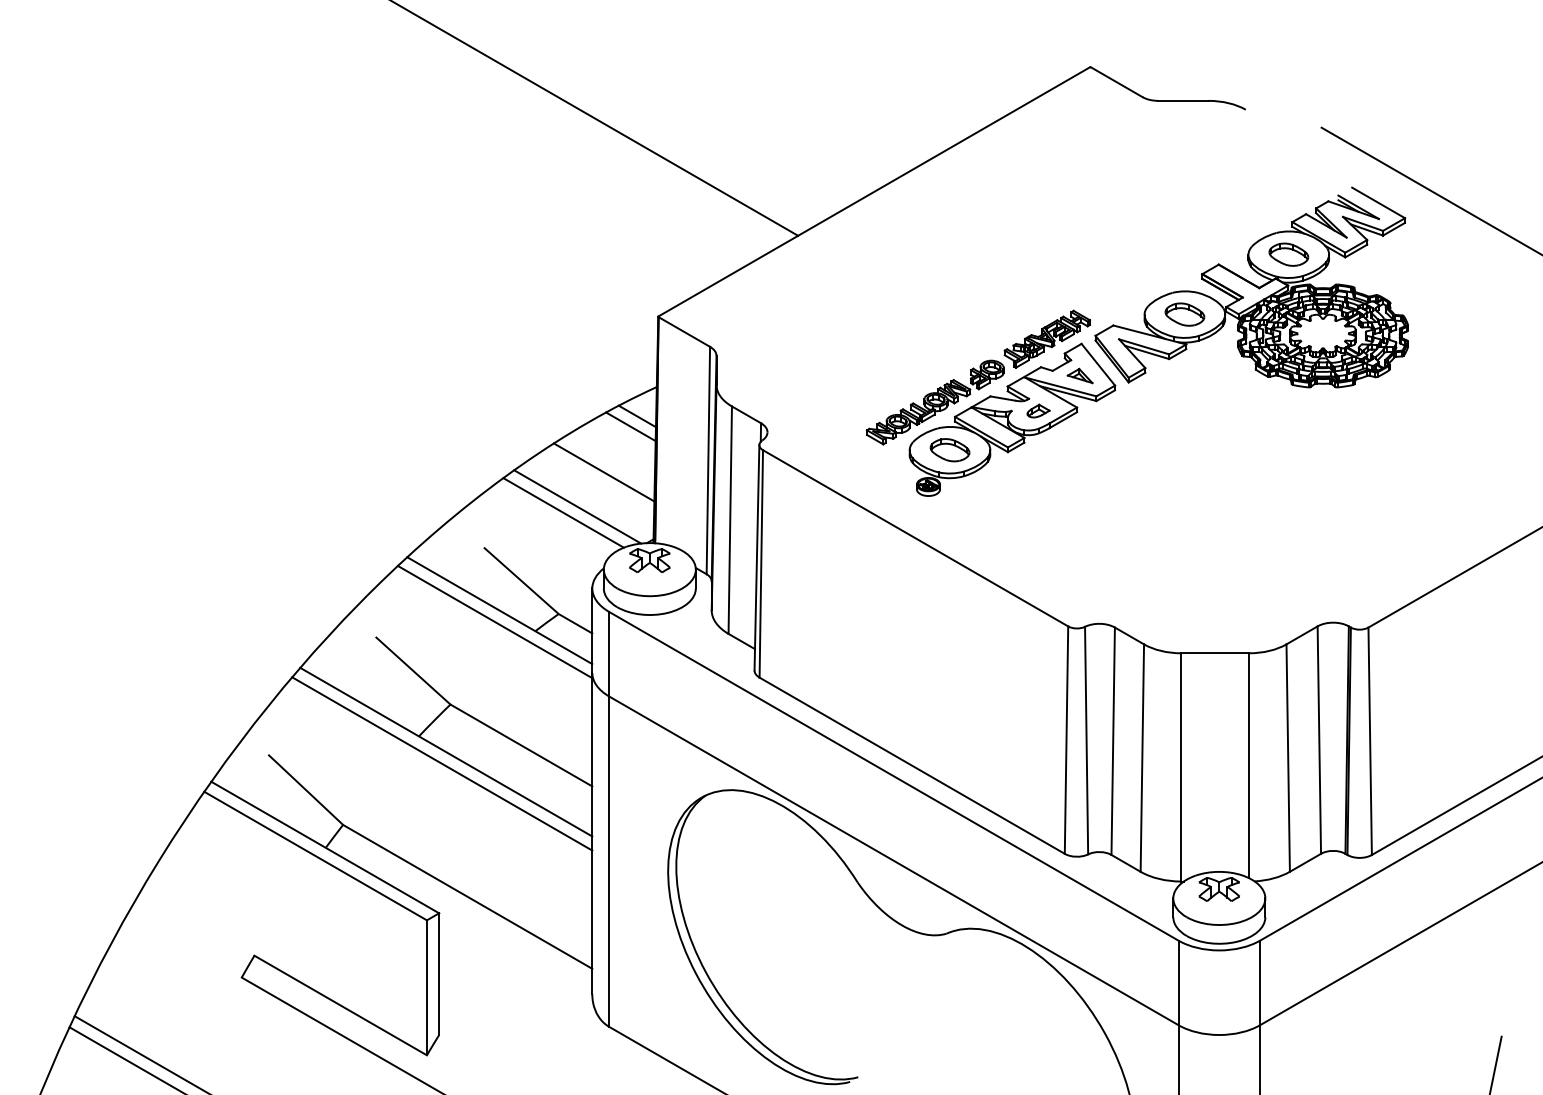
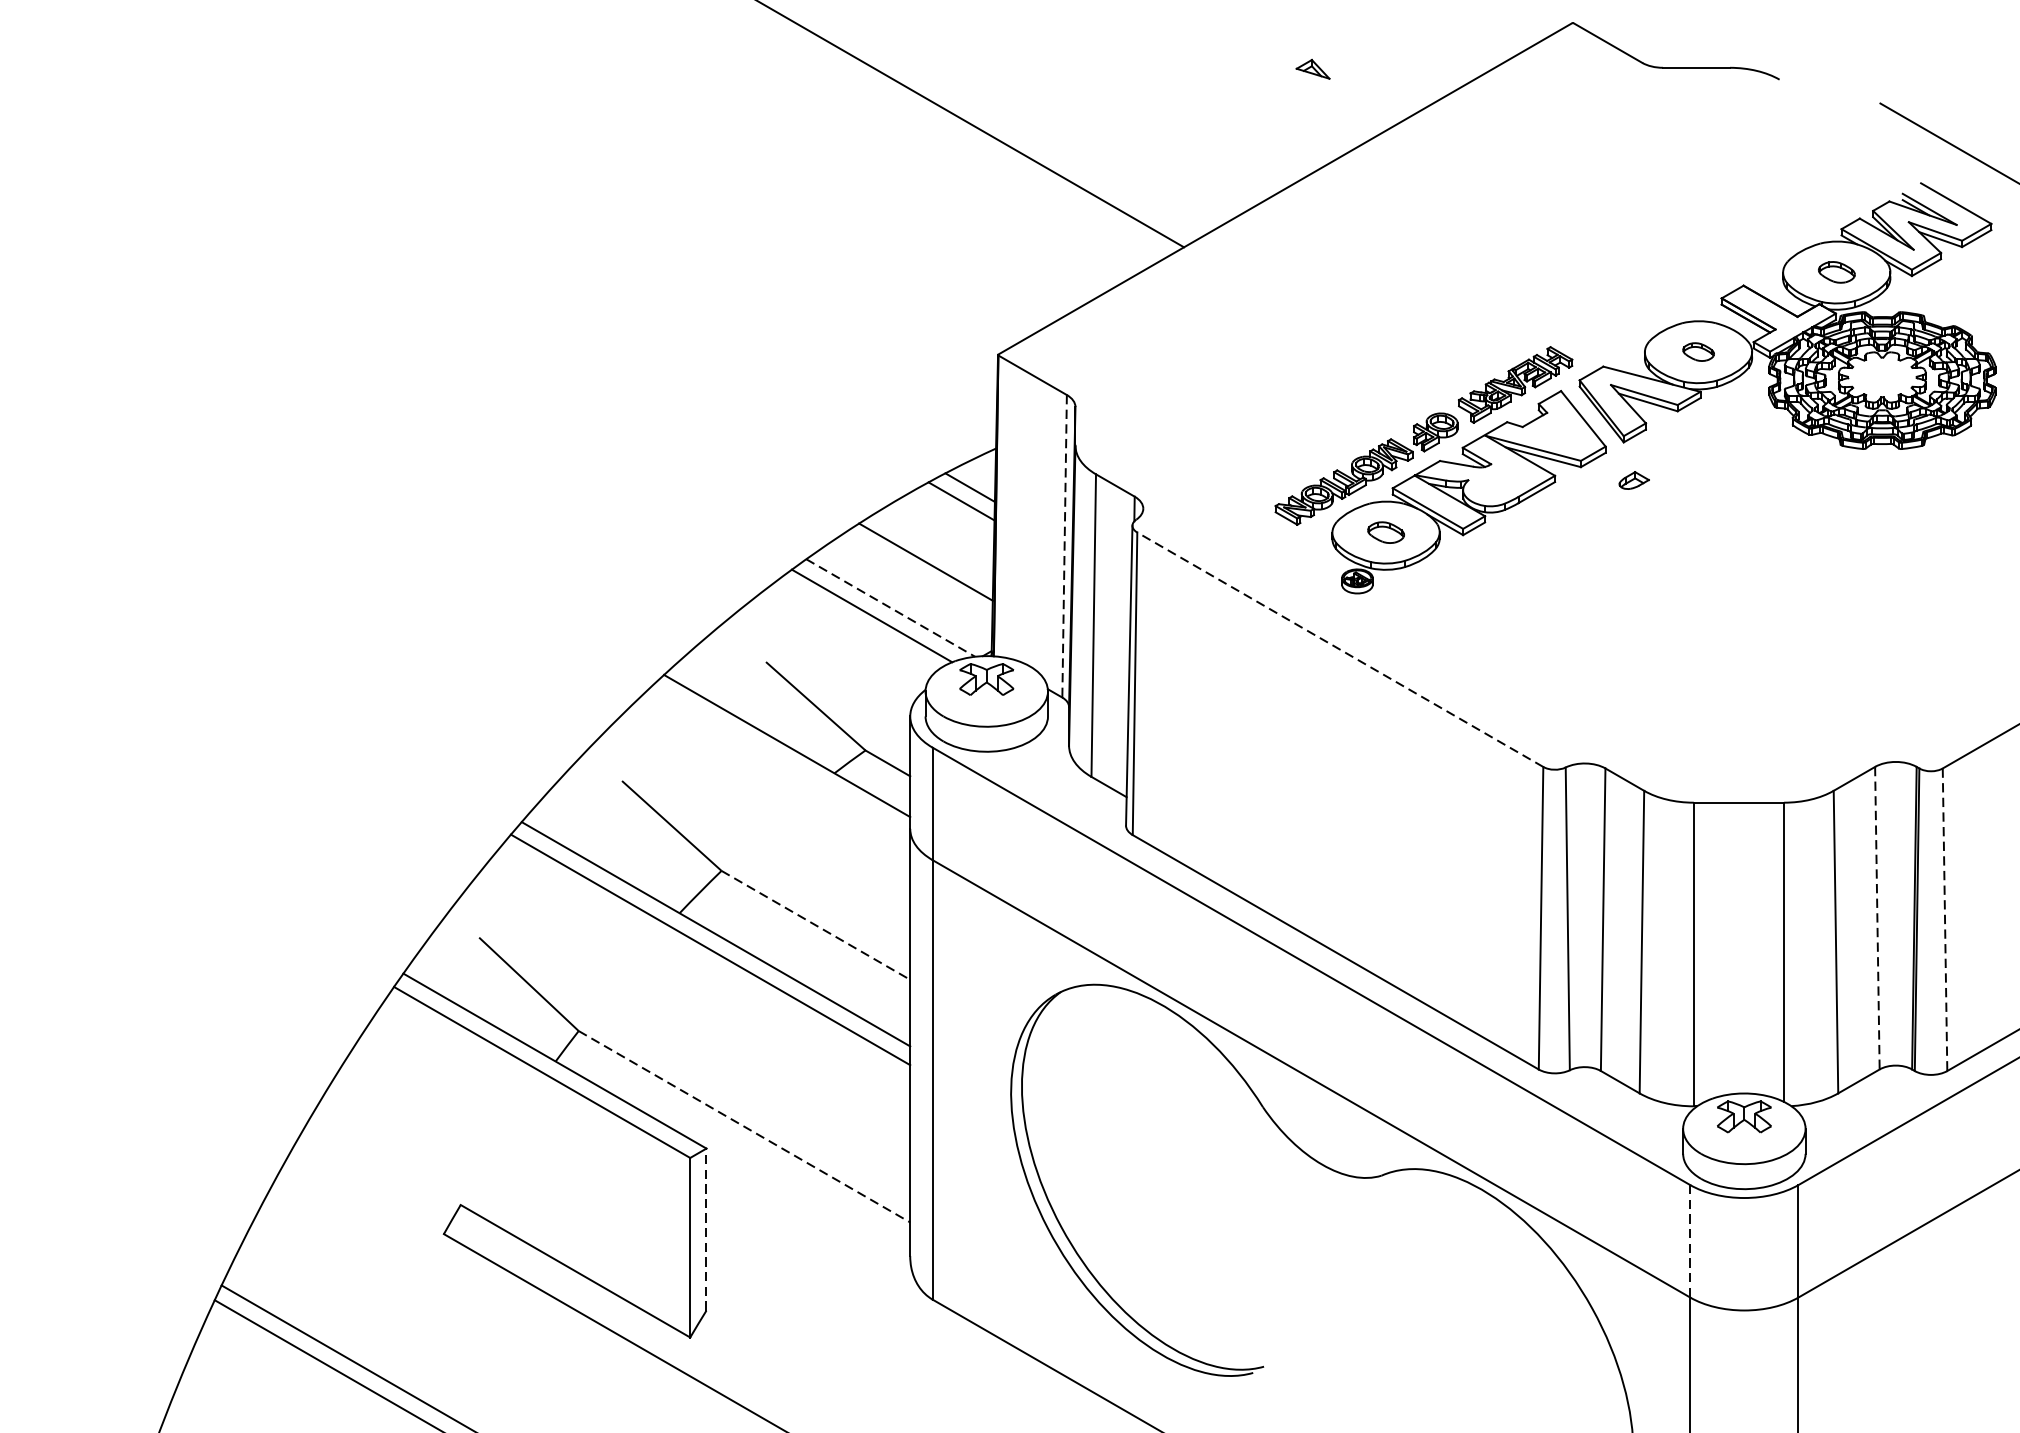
part: (1288, 254) -> (1836, 272), size x0.7
part: (1184, 314) -> (1698, 352), size x0.6
part: (1079, 375) -> (1312, 68), moved
part: (1038, 410) -> (1634, 479), moved
part: (949, 450) -> (1385, 532), size x0.7
line: (708, 460) -> (1064, 546), solid -> dashed
line: (578, 507) -> (891, 608), solid -> dashed
line: (915, 538) -> (1340, 649), solid -> dashed
line: (494, 621) -> (780, 760), removed
line: (1319, 740) -> (1877, 918), solid -> dashed
line: (1370, 741) -> (1945, 920), solid -> dashed
line: (521, 745) -> (816, 925), solid -> dashed
line: (467, 896) -> (744, 1126), solid -> dashed
line: (439, 974) -> (706, 1230), solid -> dashed
line: (1178, 983) -> (1690, 1241), solid -> dashed

